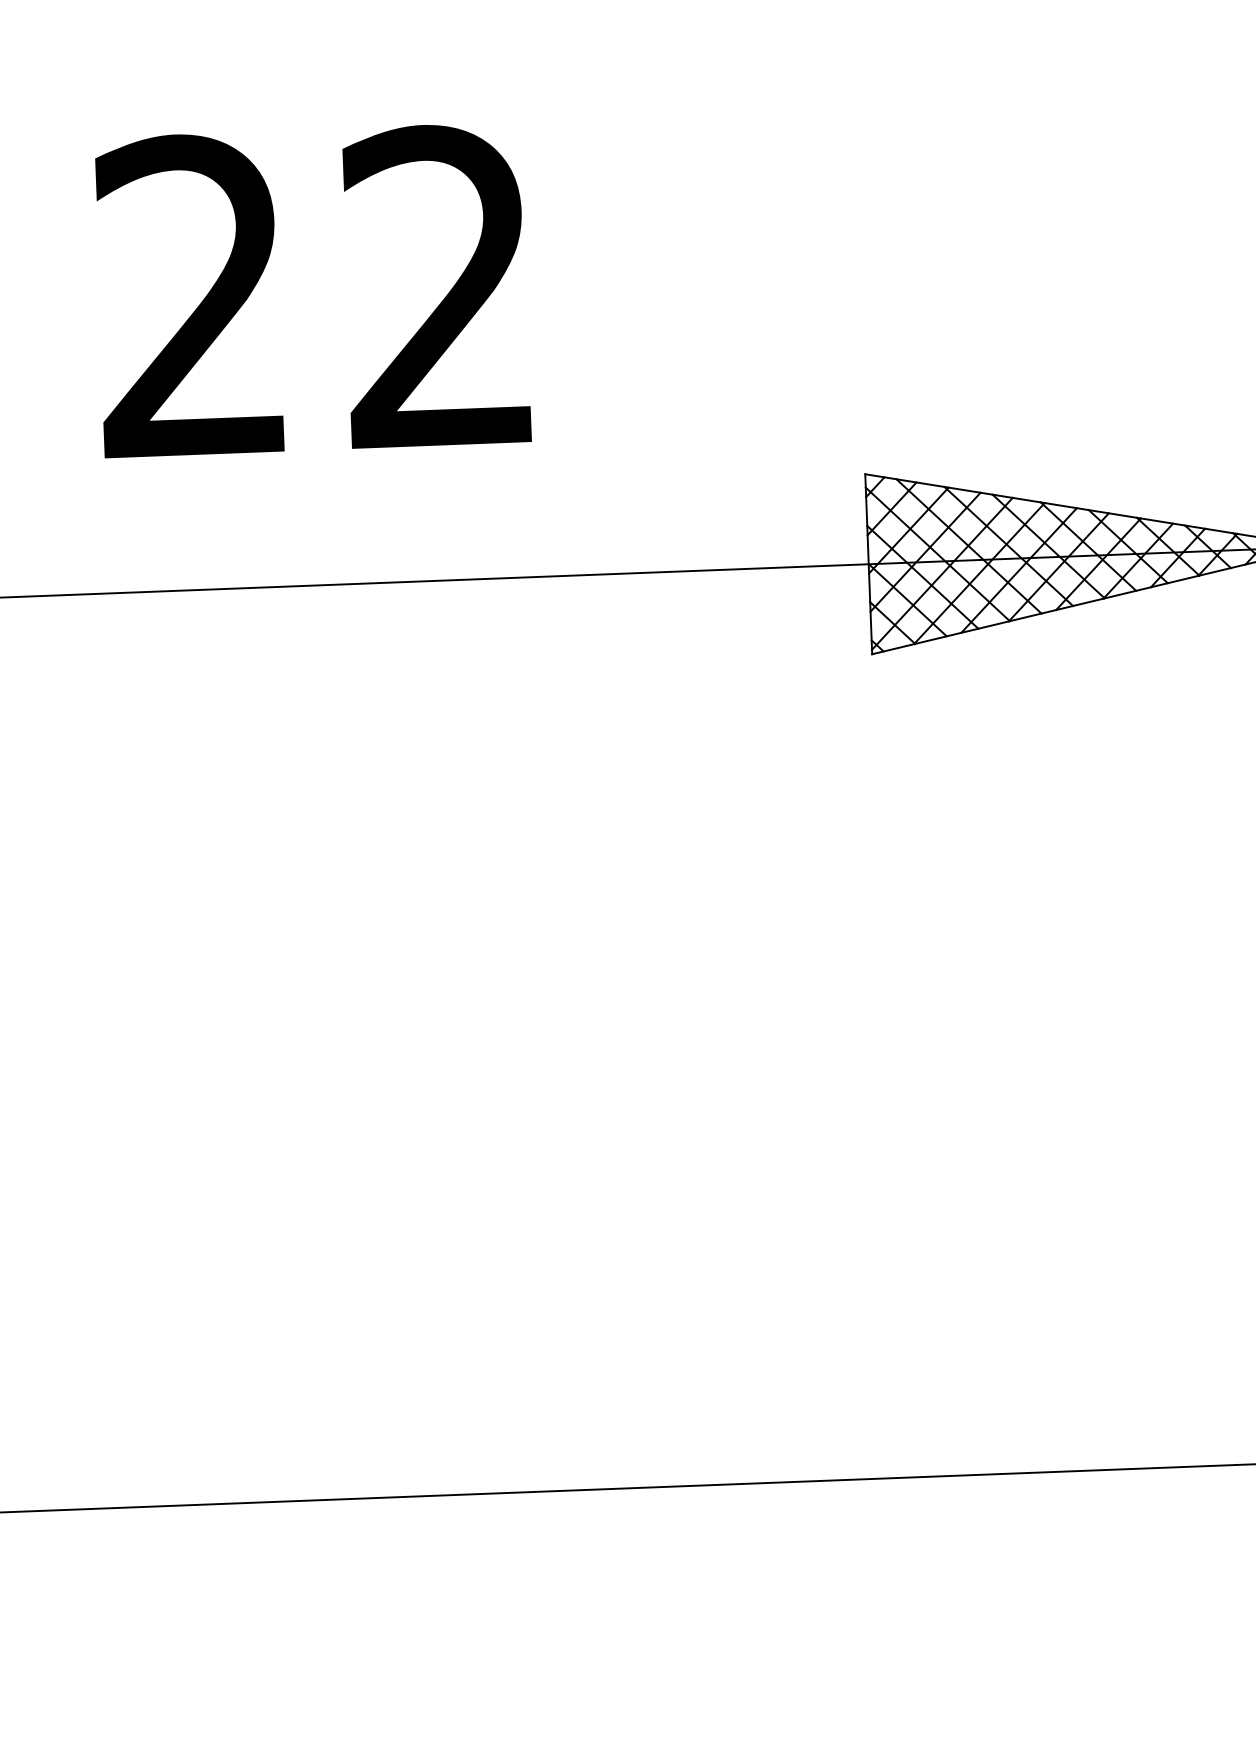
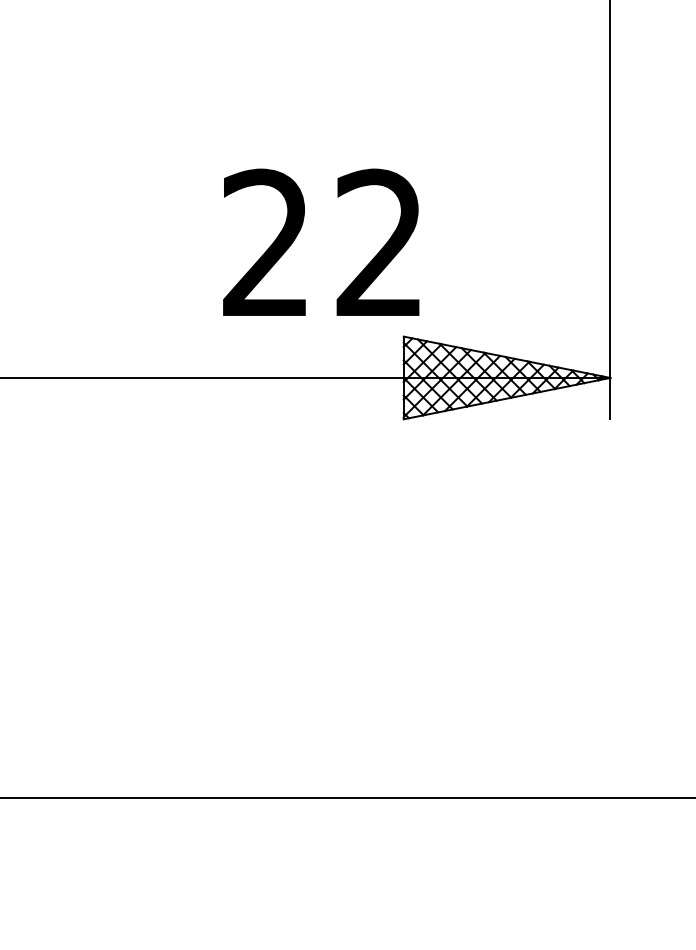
text: (312, 288) -> (321, 241), moved

